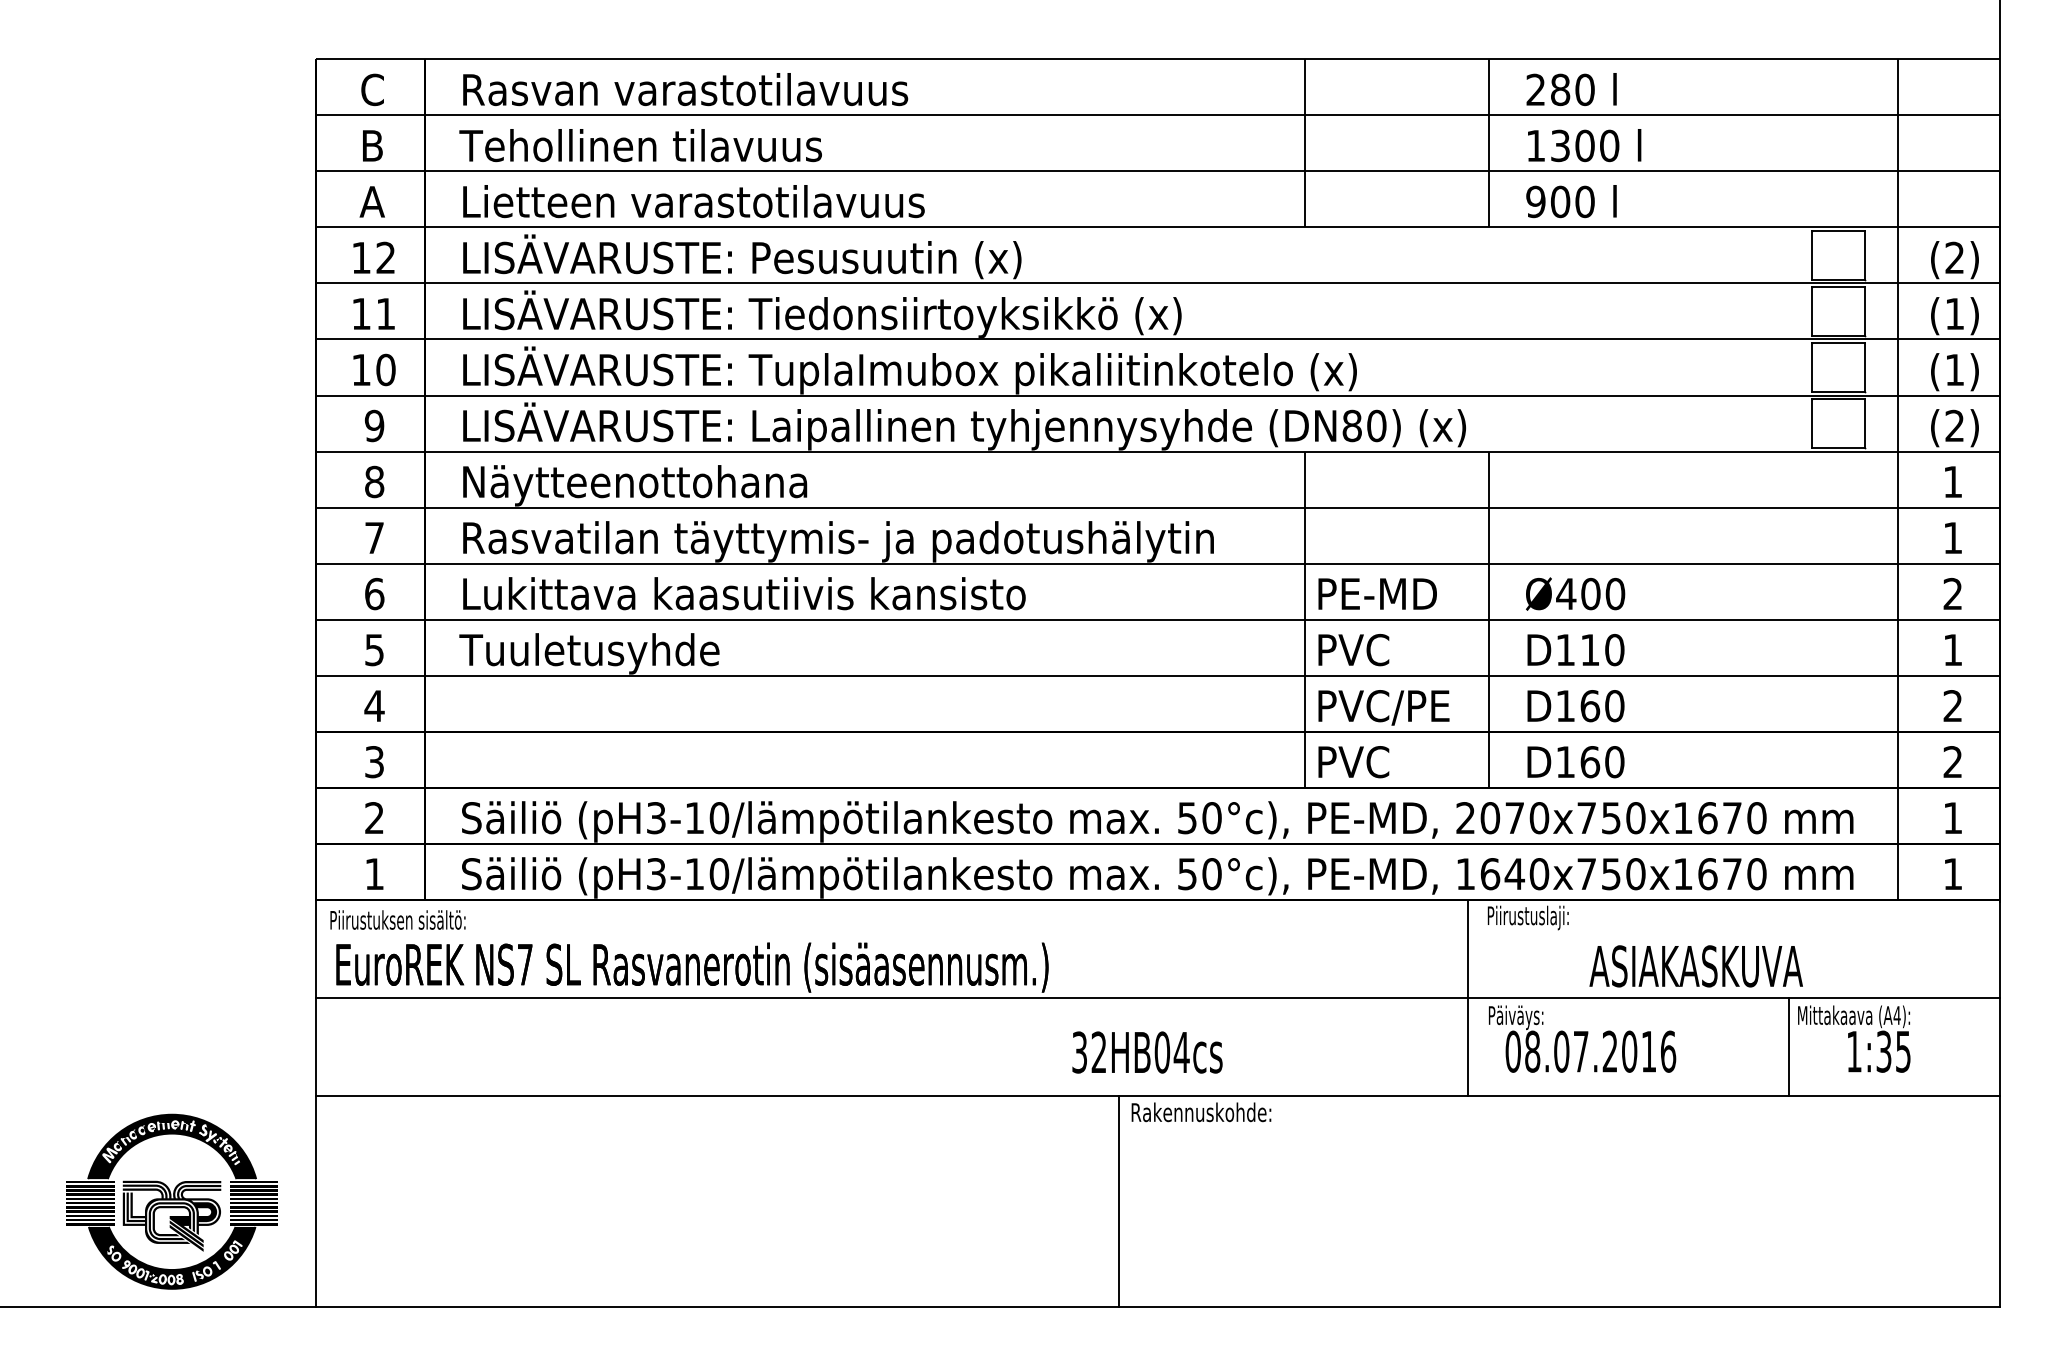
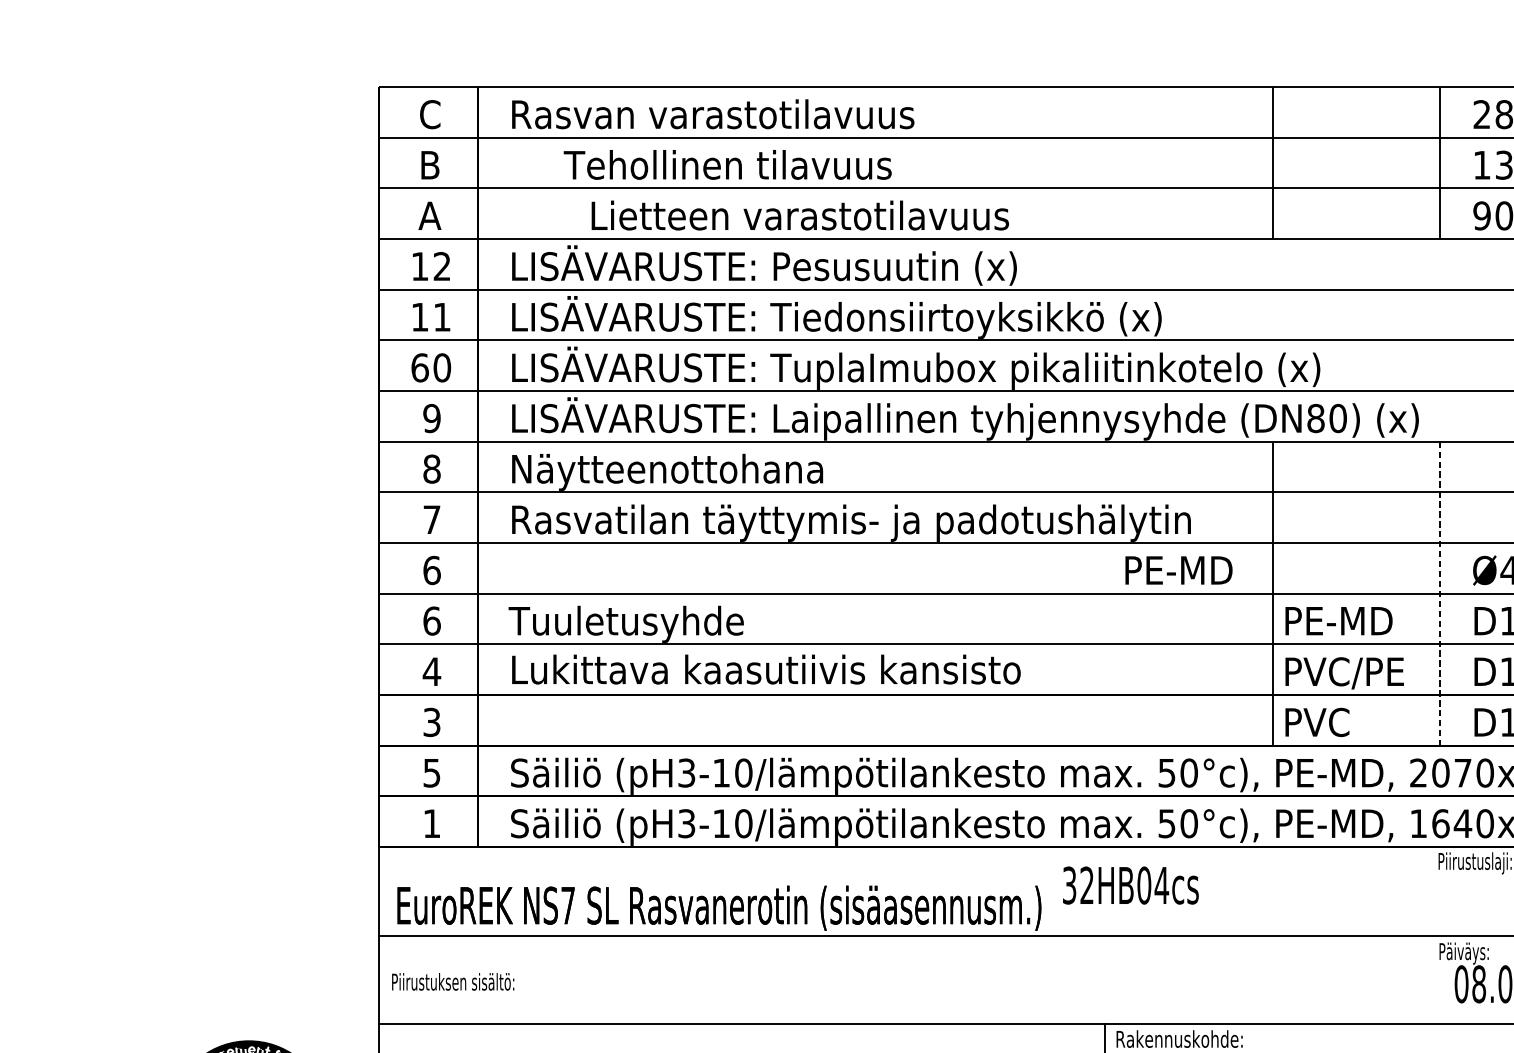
text: (640, 145) -> (727, 164), moved
text: (693, 201) -> (799, 215), moved
text: (361, 369) -> (420, 367), 10 -> 60
text: (744, 593) -> (766, 669), moved
text: (1377, 593) -> (1178, 569), moved
line: (1489, 620) -> (1440, 594), solid -> dashed
text: (374, 649) -> (431, 620), 5 -> 6
text: (1387, 649) -> (1347, 620), PVC -> PE-MD
text: (374, 818) -> (431, 773), 2 -> 5
text: (397, 919) -> (452, 981), moved
line: (1468, 997) -> (1421, 935), removed
text: (1147, 1052) -> (1130, 885), moved

